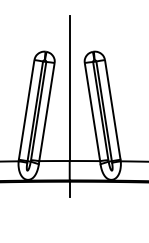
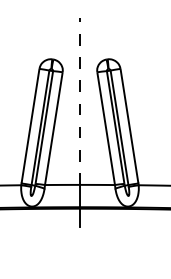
line: (69, 88) -> (79, 101), solid -> dashed

